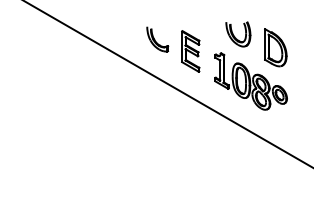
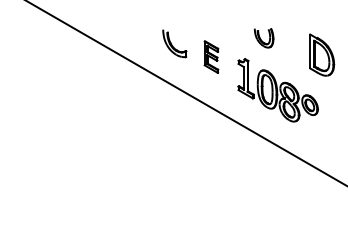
part: (238, 34) -> (264, 38), size x0.7
part: (275, 47) -> (321, 54), moved
part: (190, 51) -> (211, 57), size x0.7

